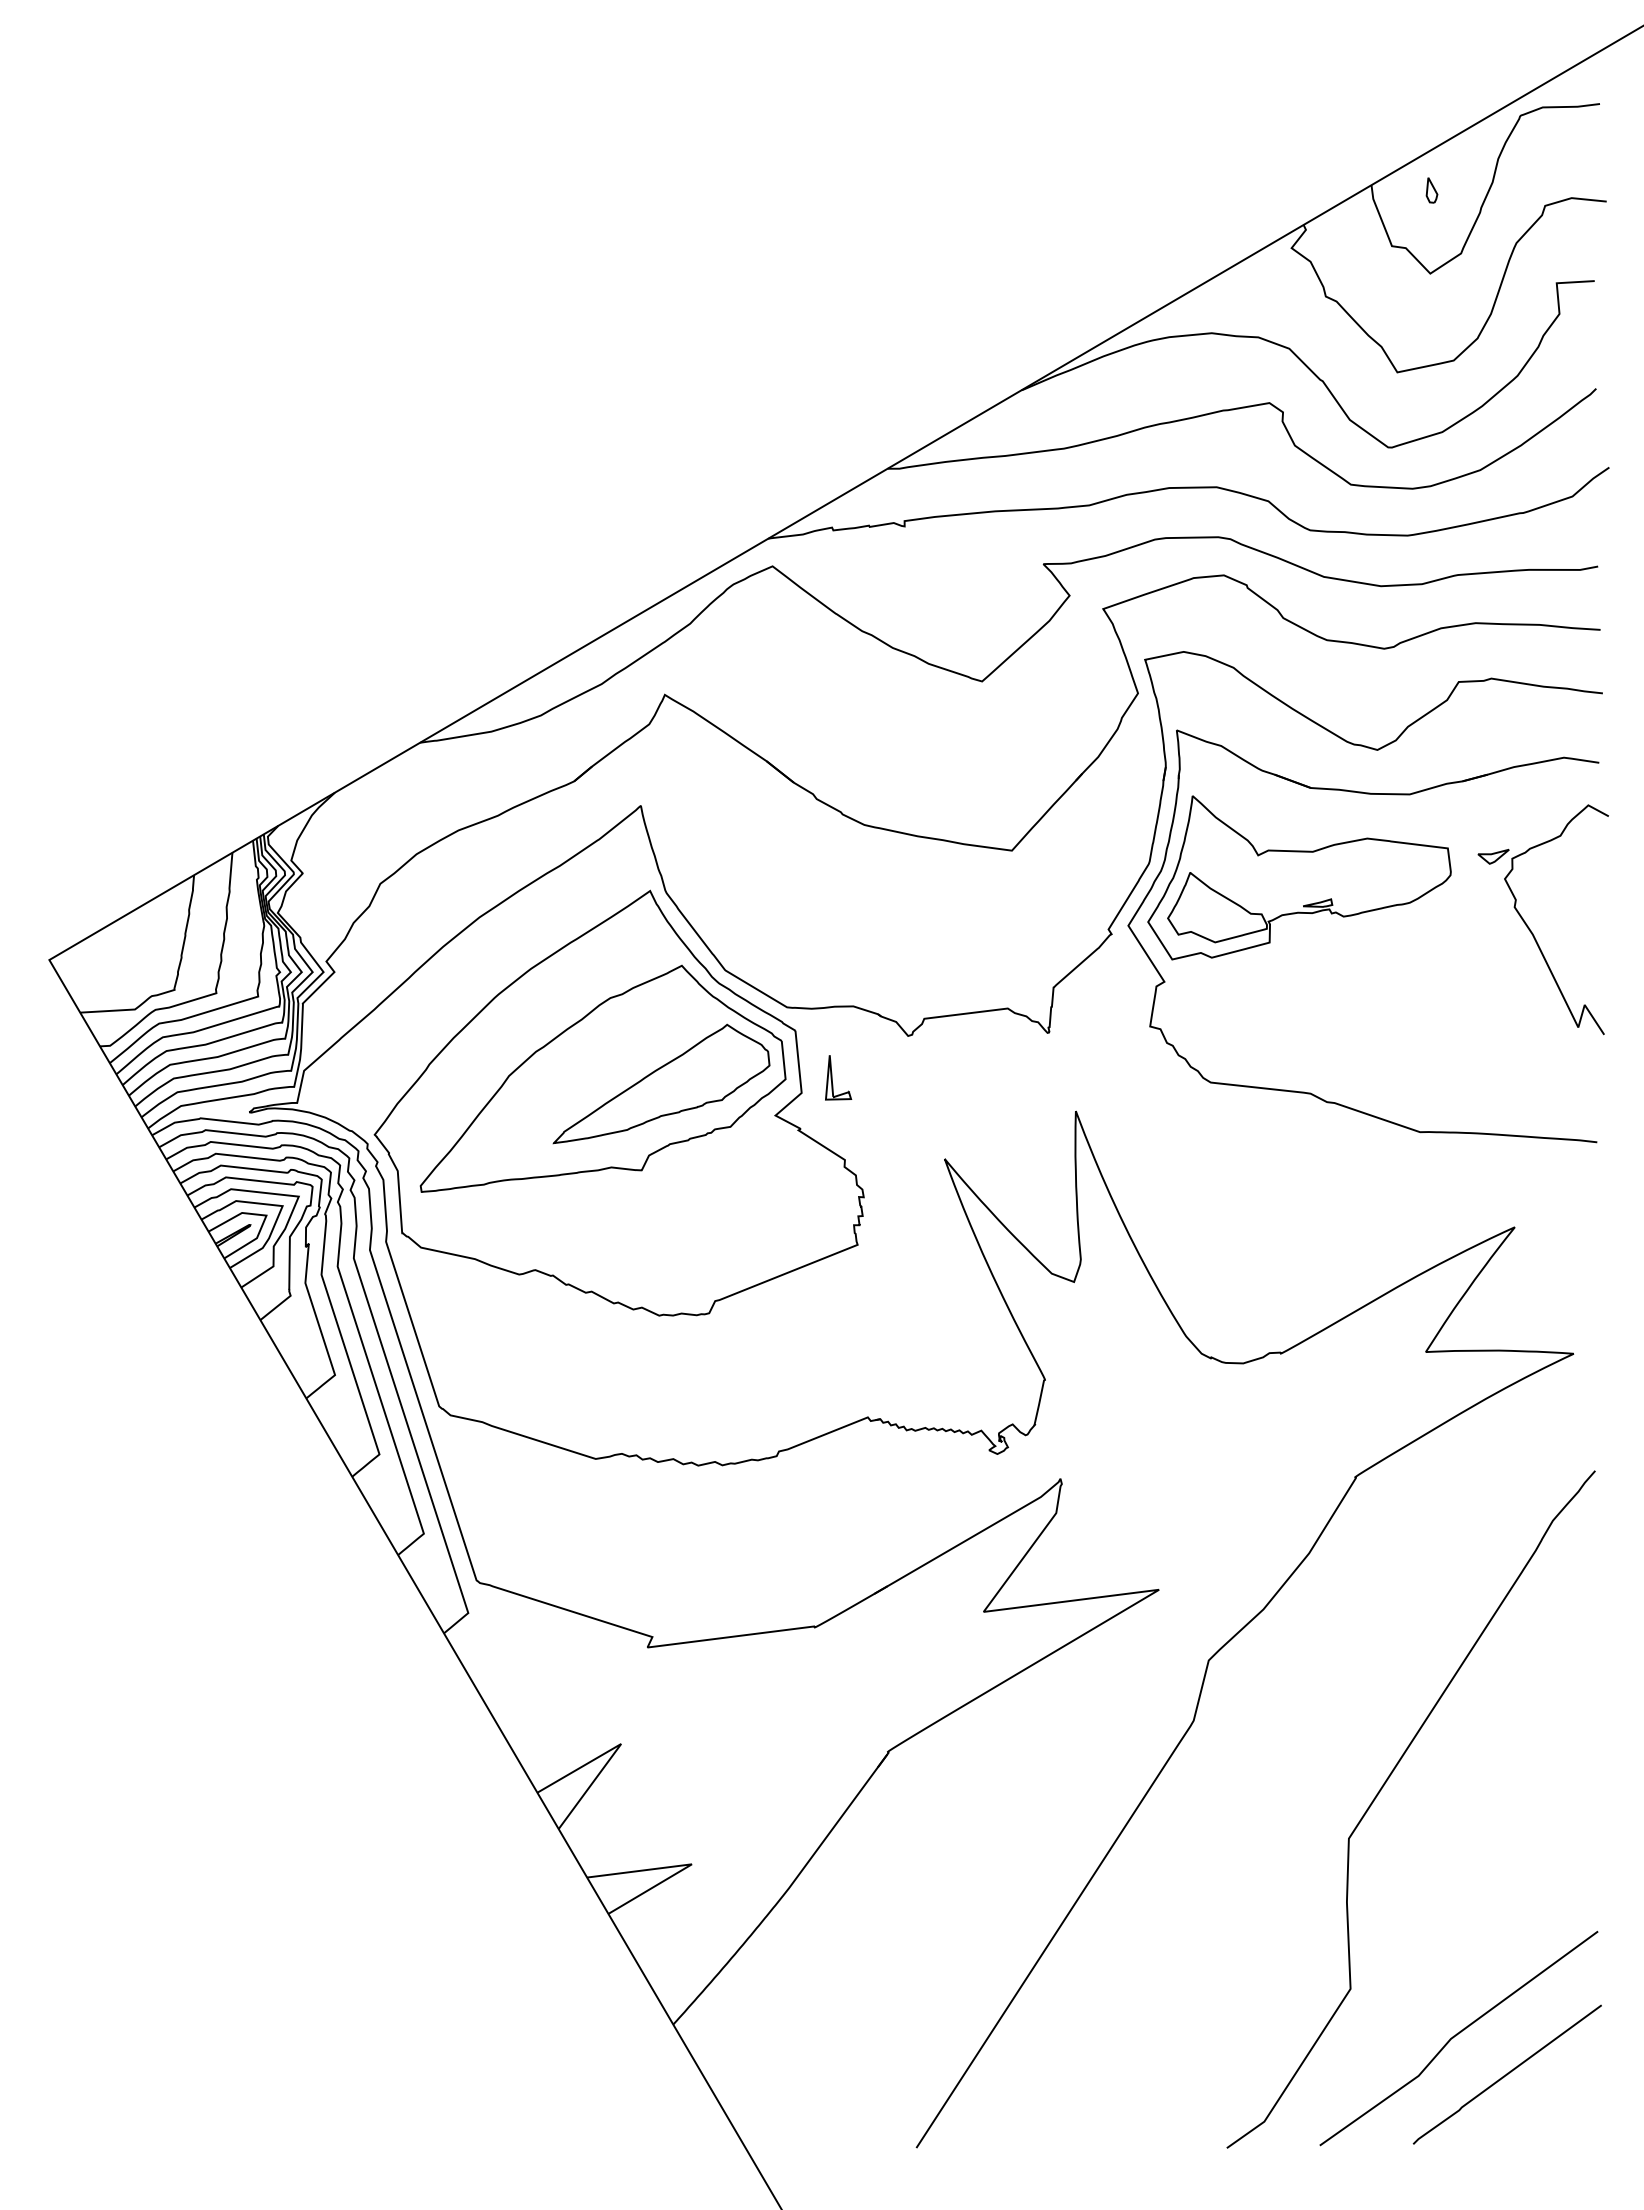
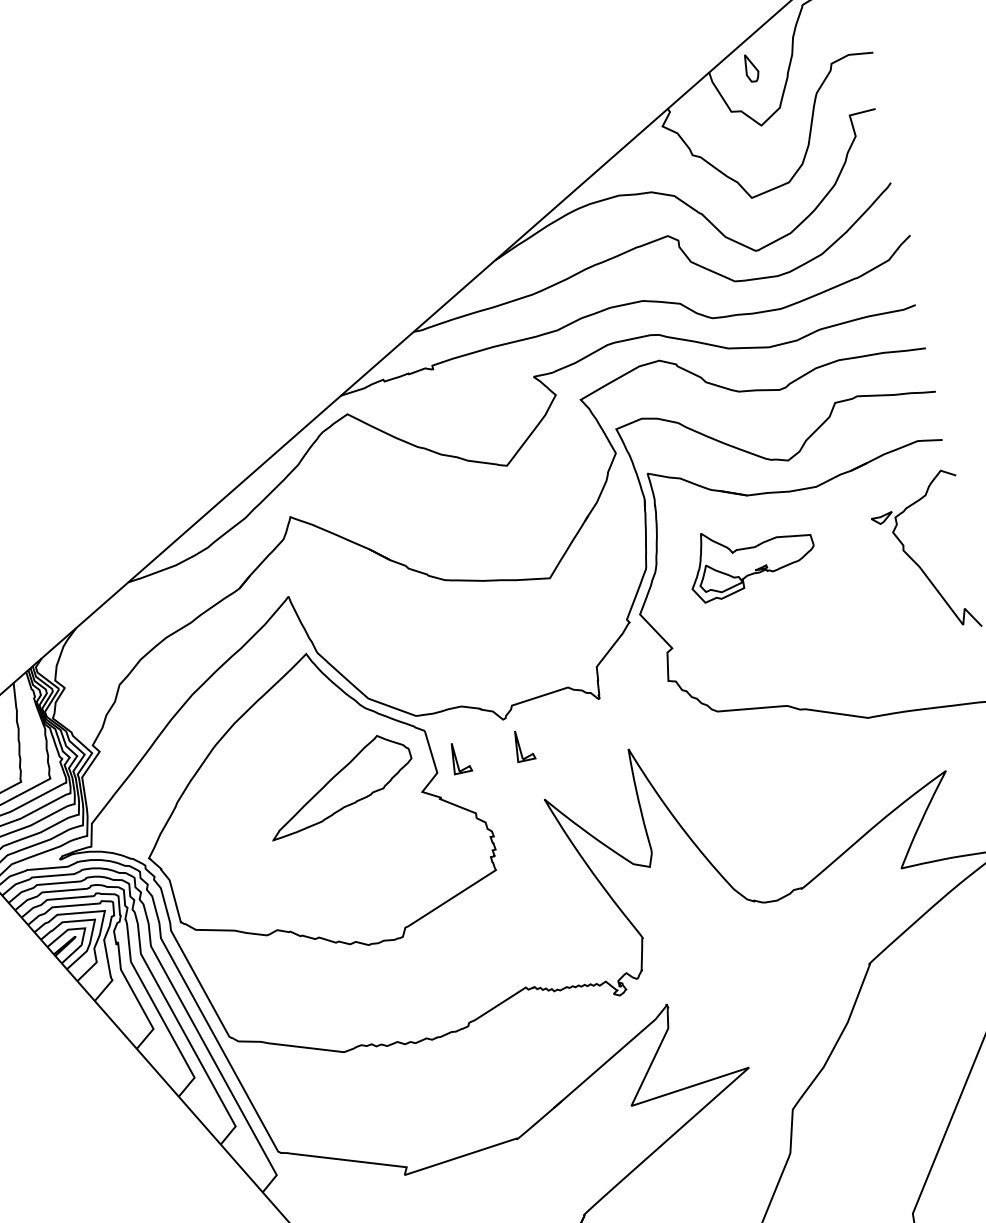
part: (1431, 190) -> (751, 68), size x1.6
part: (1299, 877) -> (751, 558), size x0.6
part: (930, 1077) -> (523, 745), added
part: (602, 1078) -> (298, 789), removed

